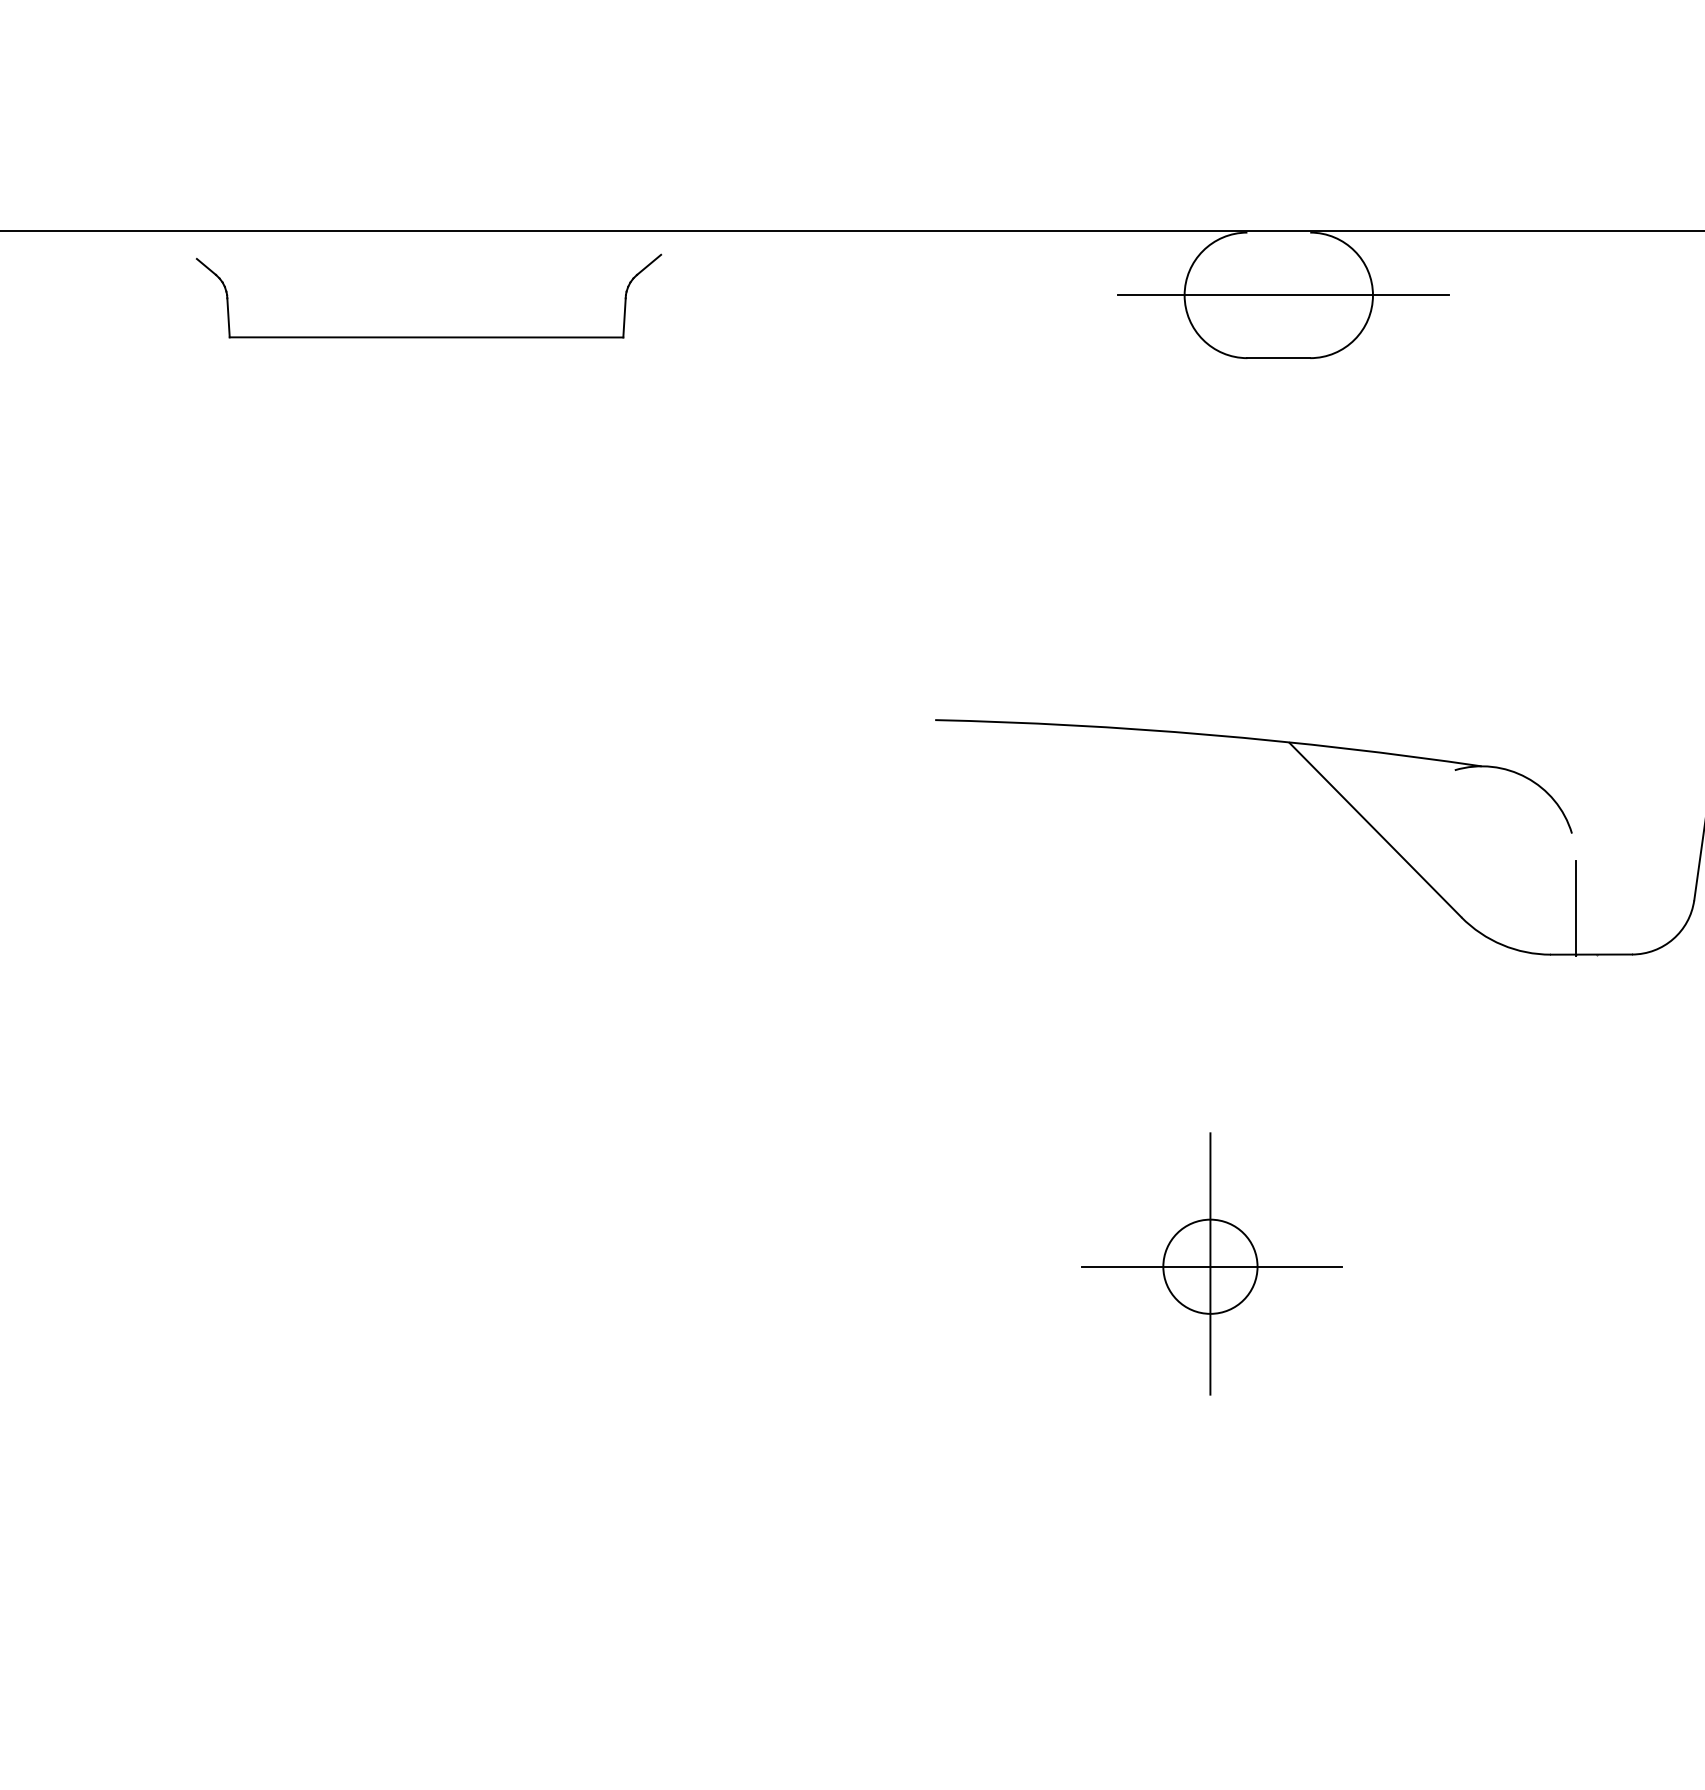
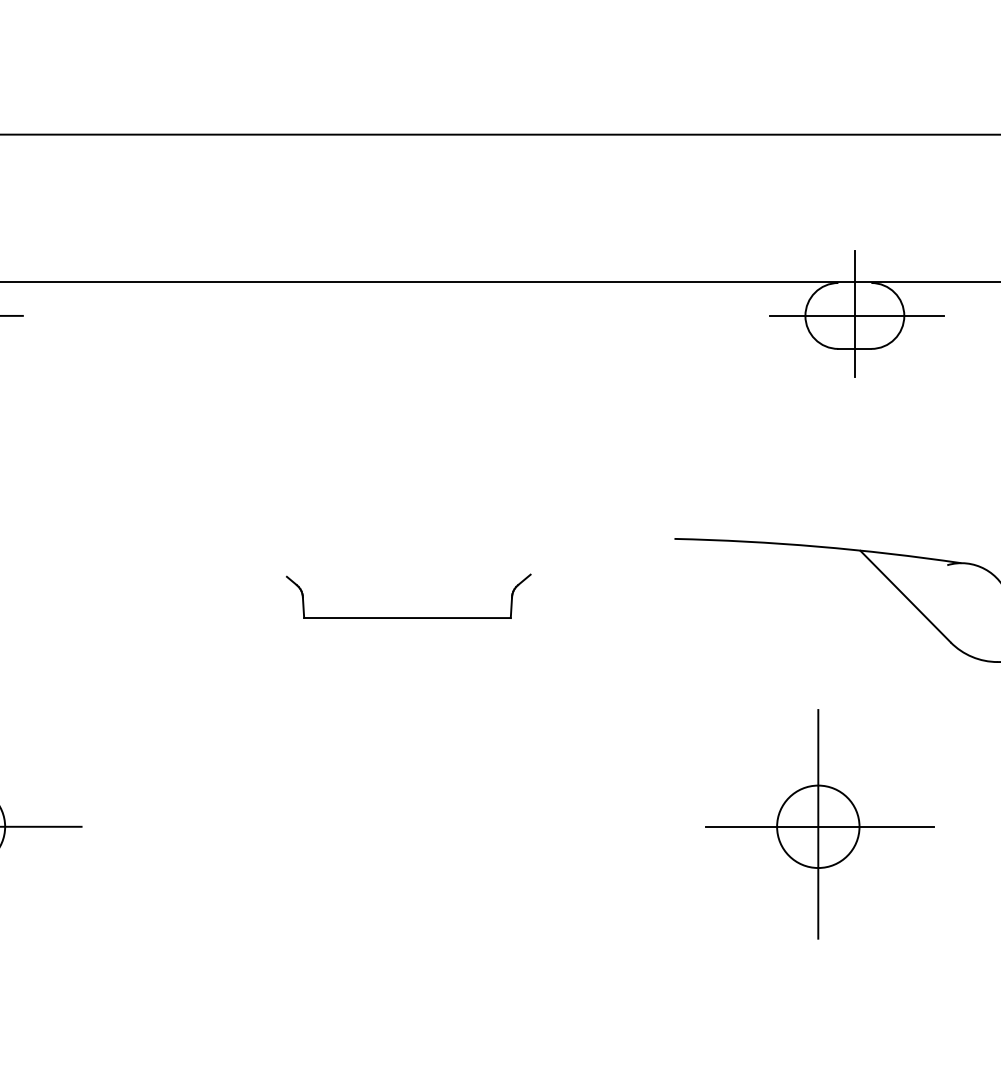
line: (1278, 290) -> (854, 313), added
part: (428, 336) -> (408, 617), moved
part: (1211, 1264) -> (819, 824), size x1.67

